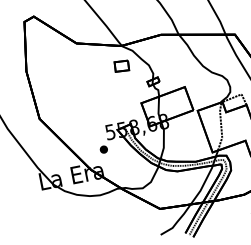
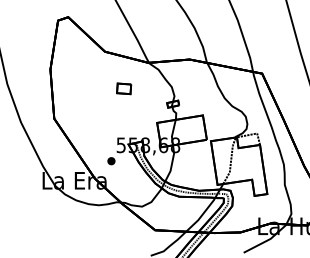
part: (122, 65) -> (124, 88), moved

